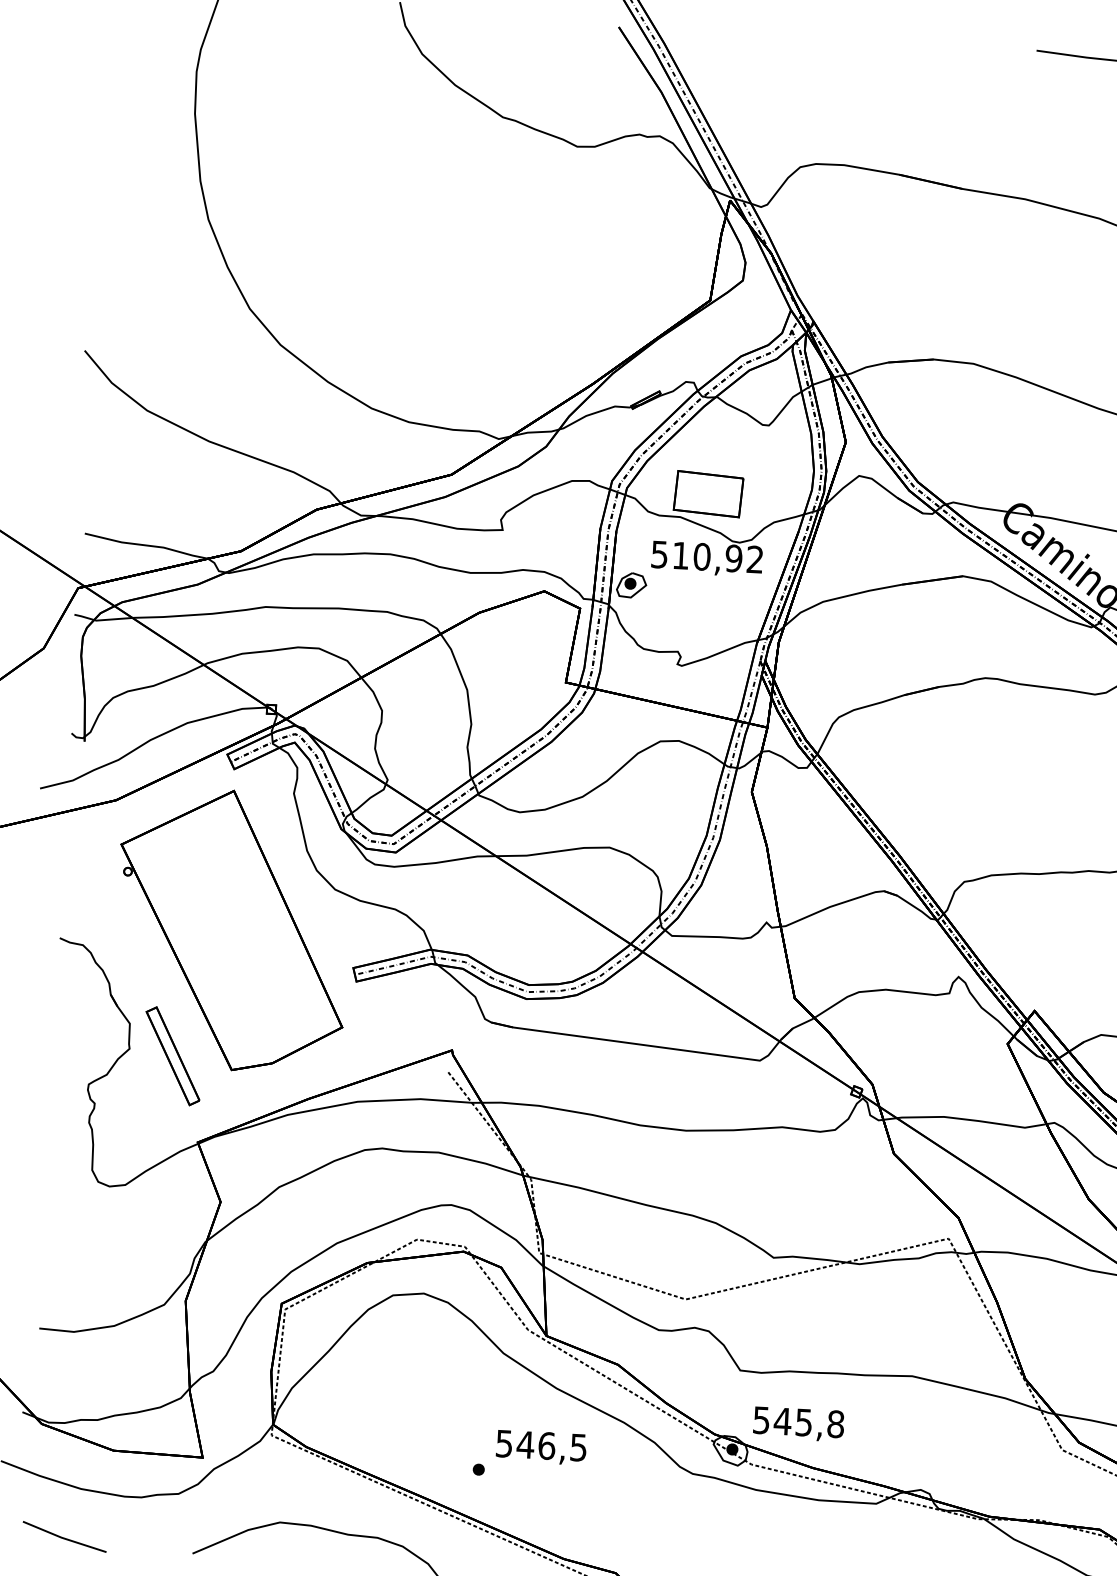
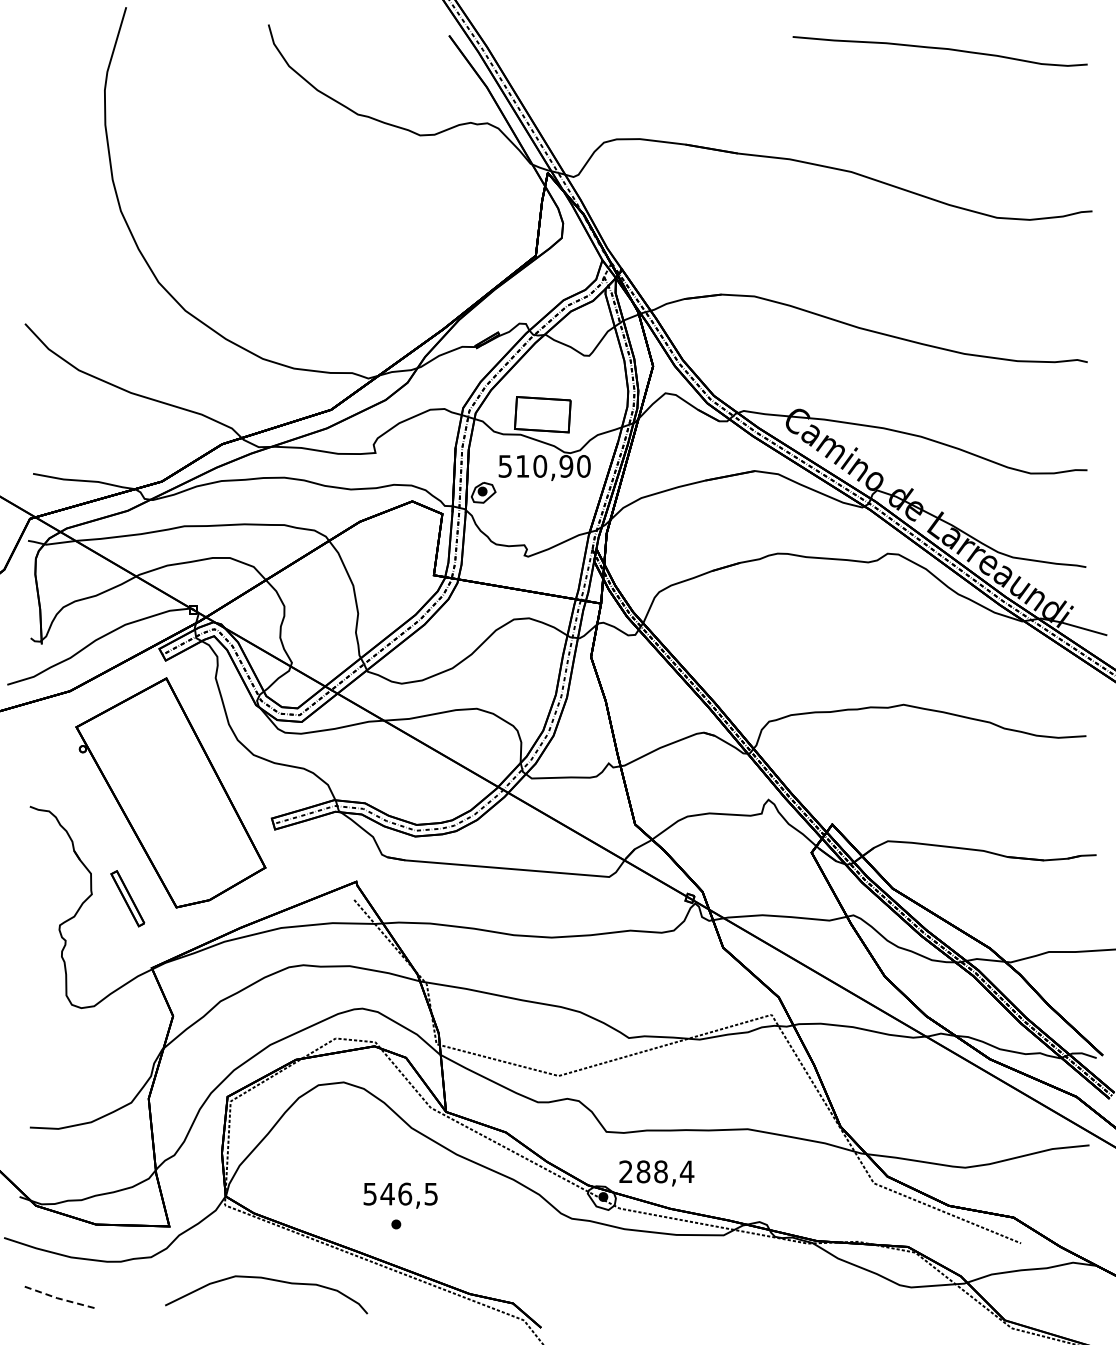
text: (754, 559) -> (583, 466), 510,92 -> 510,90
part: (172, 1056) -> (127, 898), size x0.7
text: (798, 1421) -> (656, 1171), 545,8 -> 288,4
text: (541, 1447) -> (400, 1195), moved
line: (64, 1538) -> (59, 1298), solid -> dashed

